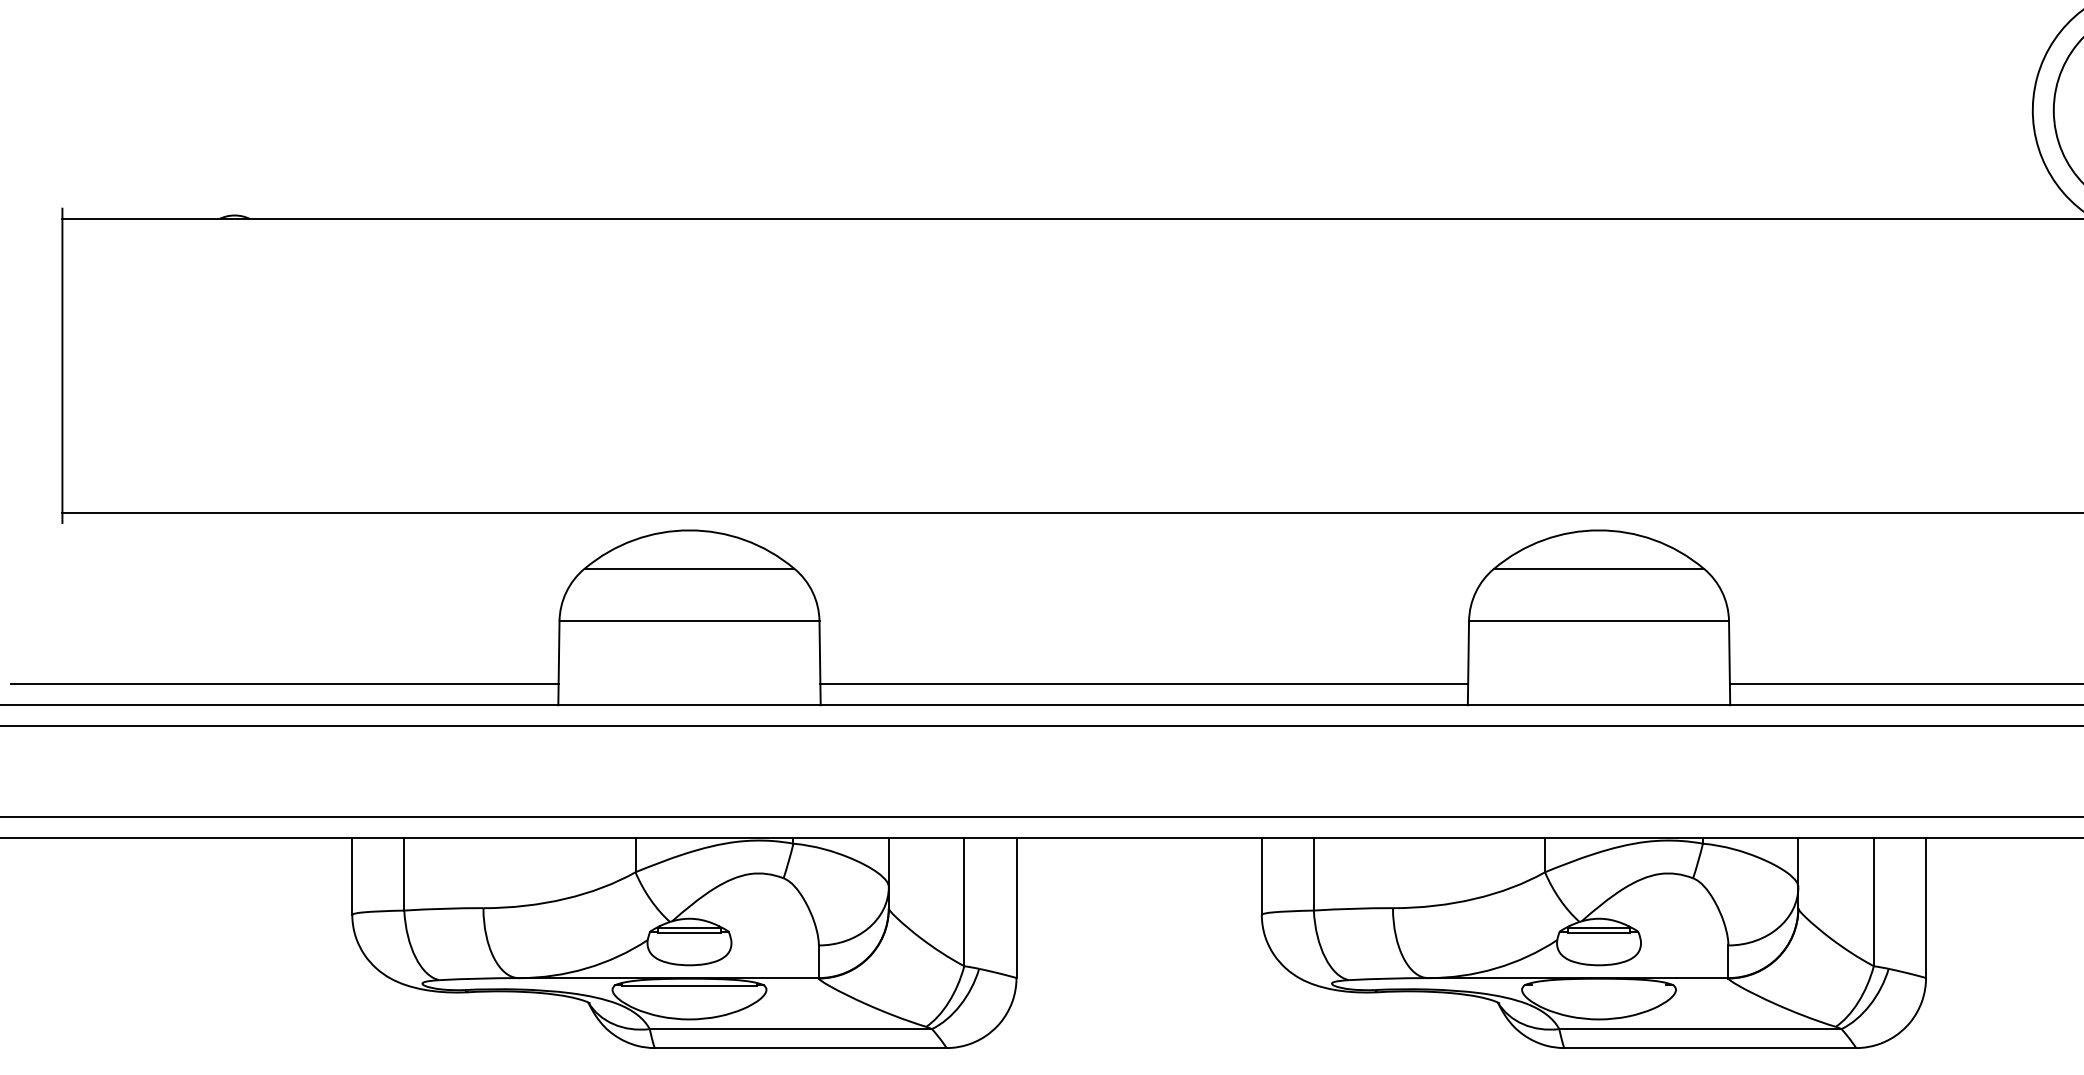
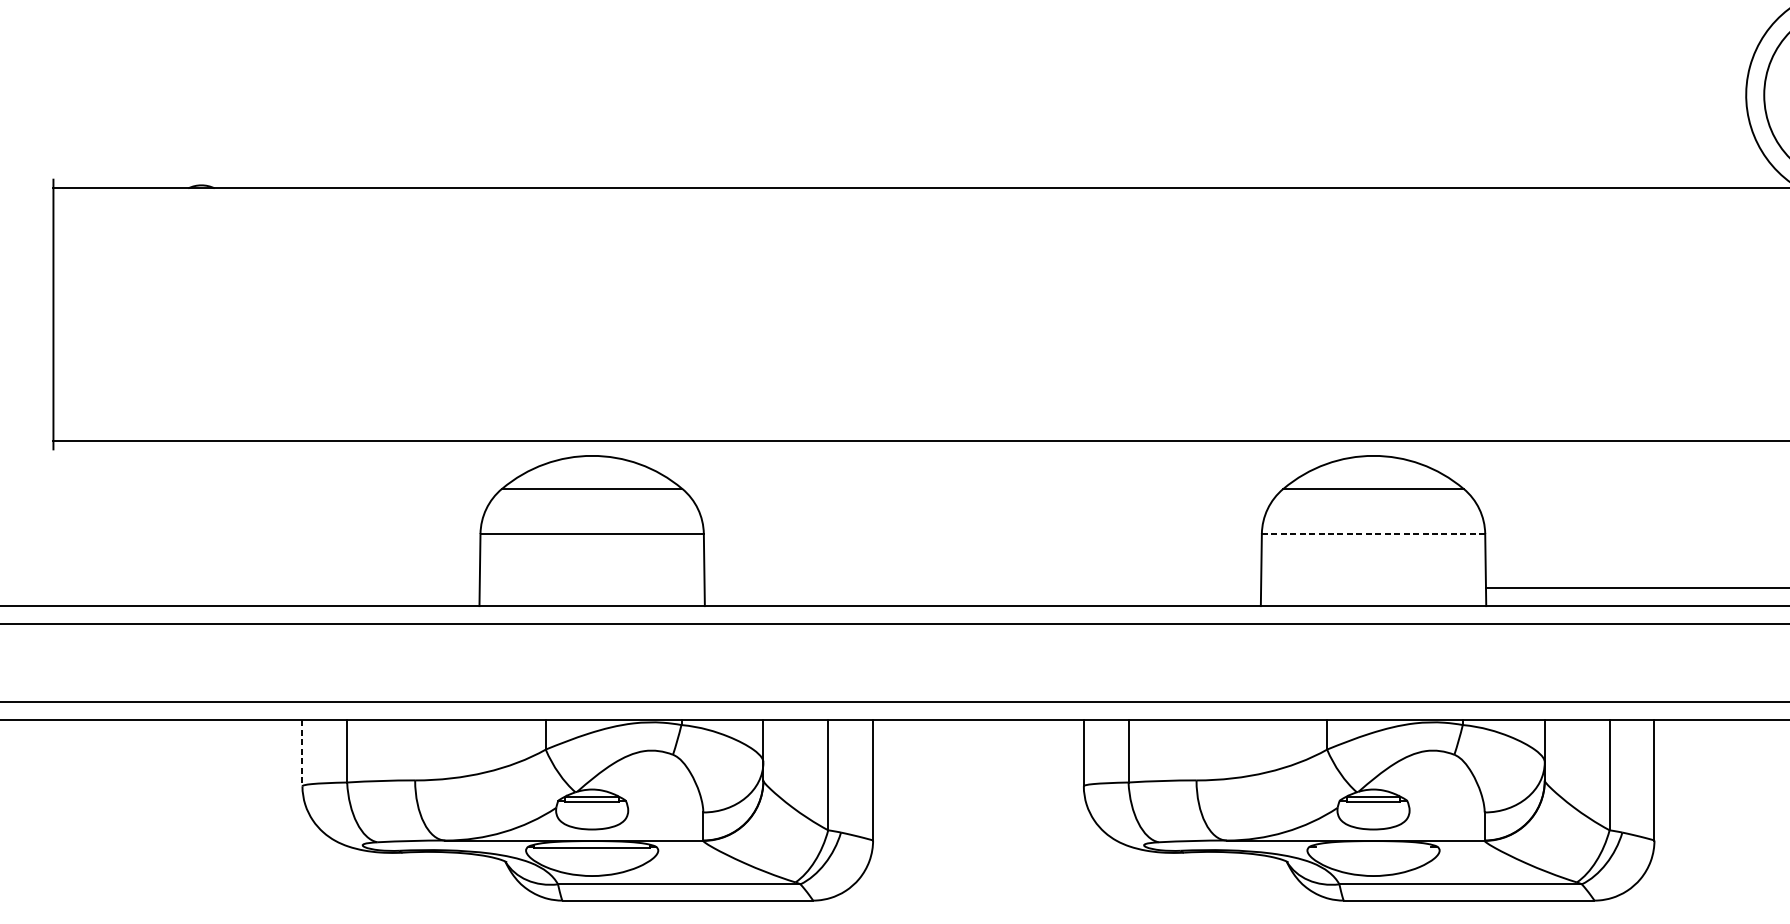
line: (1599, 621) -> (1373, 534), solid -> dashed
line: (284, 684) -> (244, 588), removed
line: (1144, 684) -> (983, 588), removed
line: (352, 877) -> (302, 754), solid -> dashed

